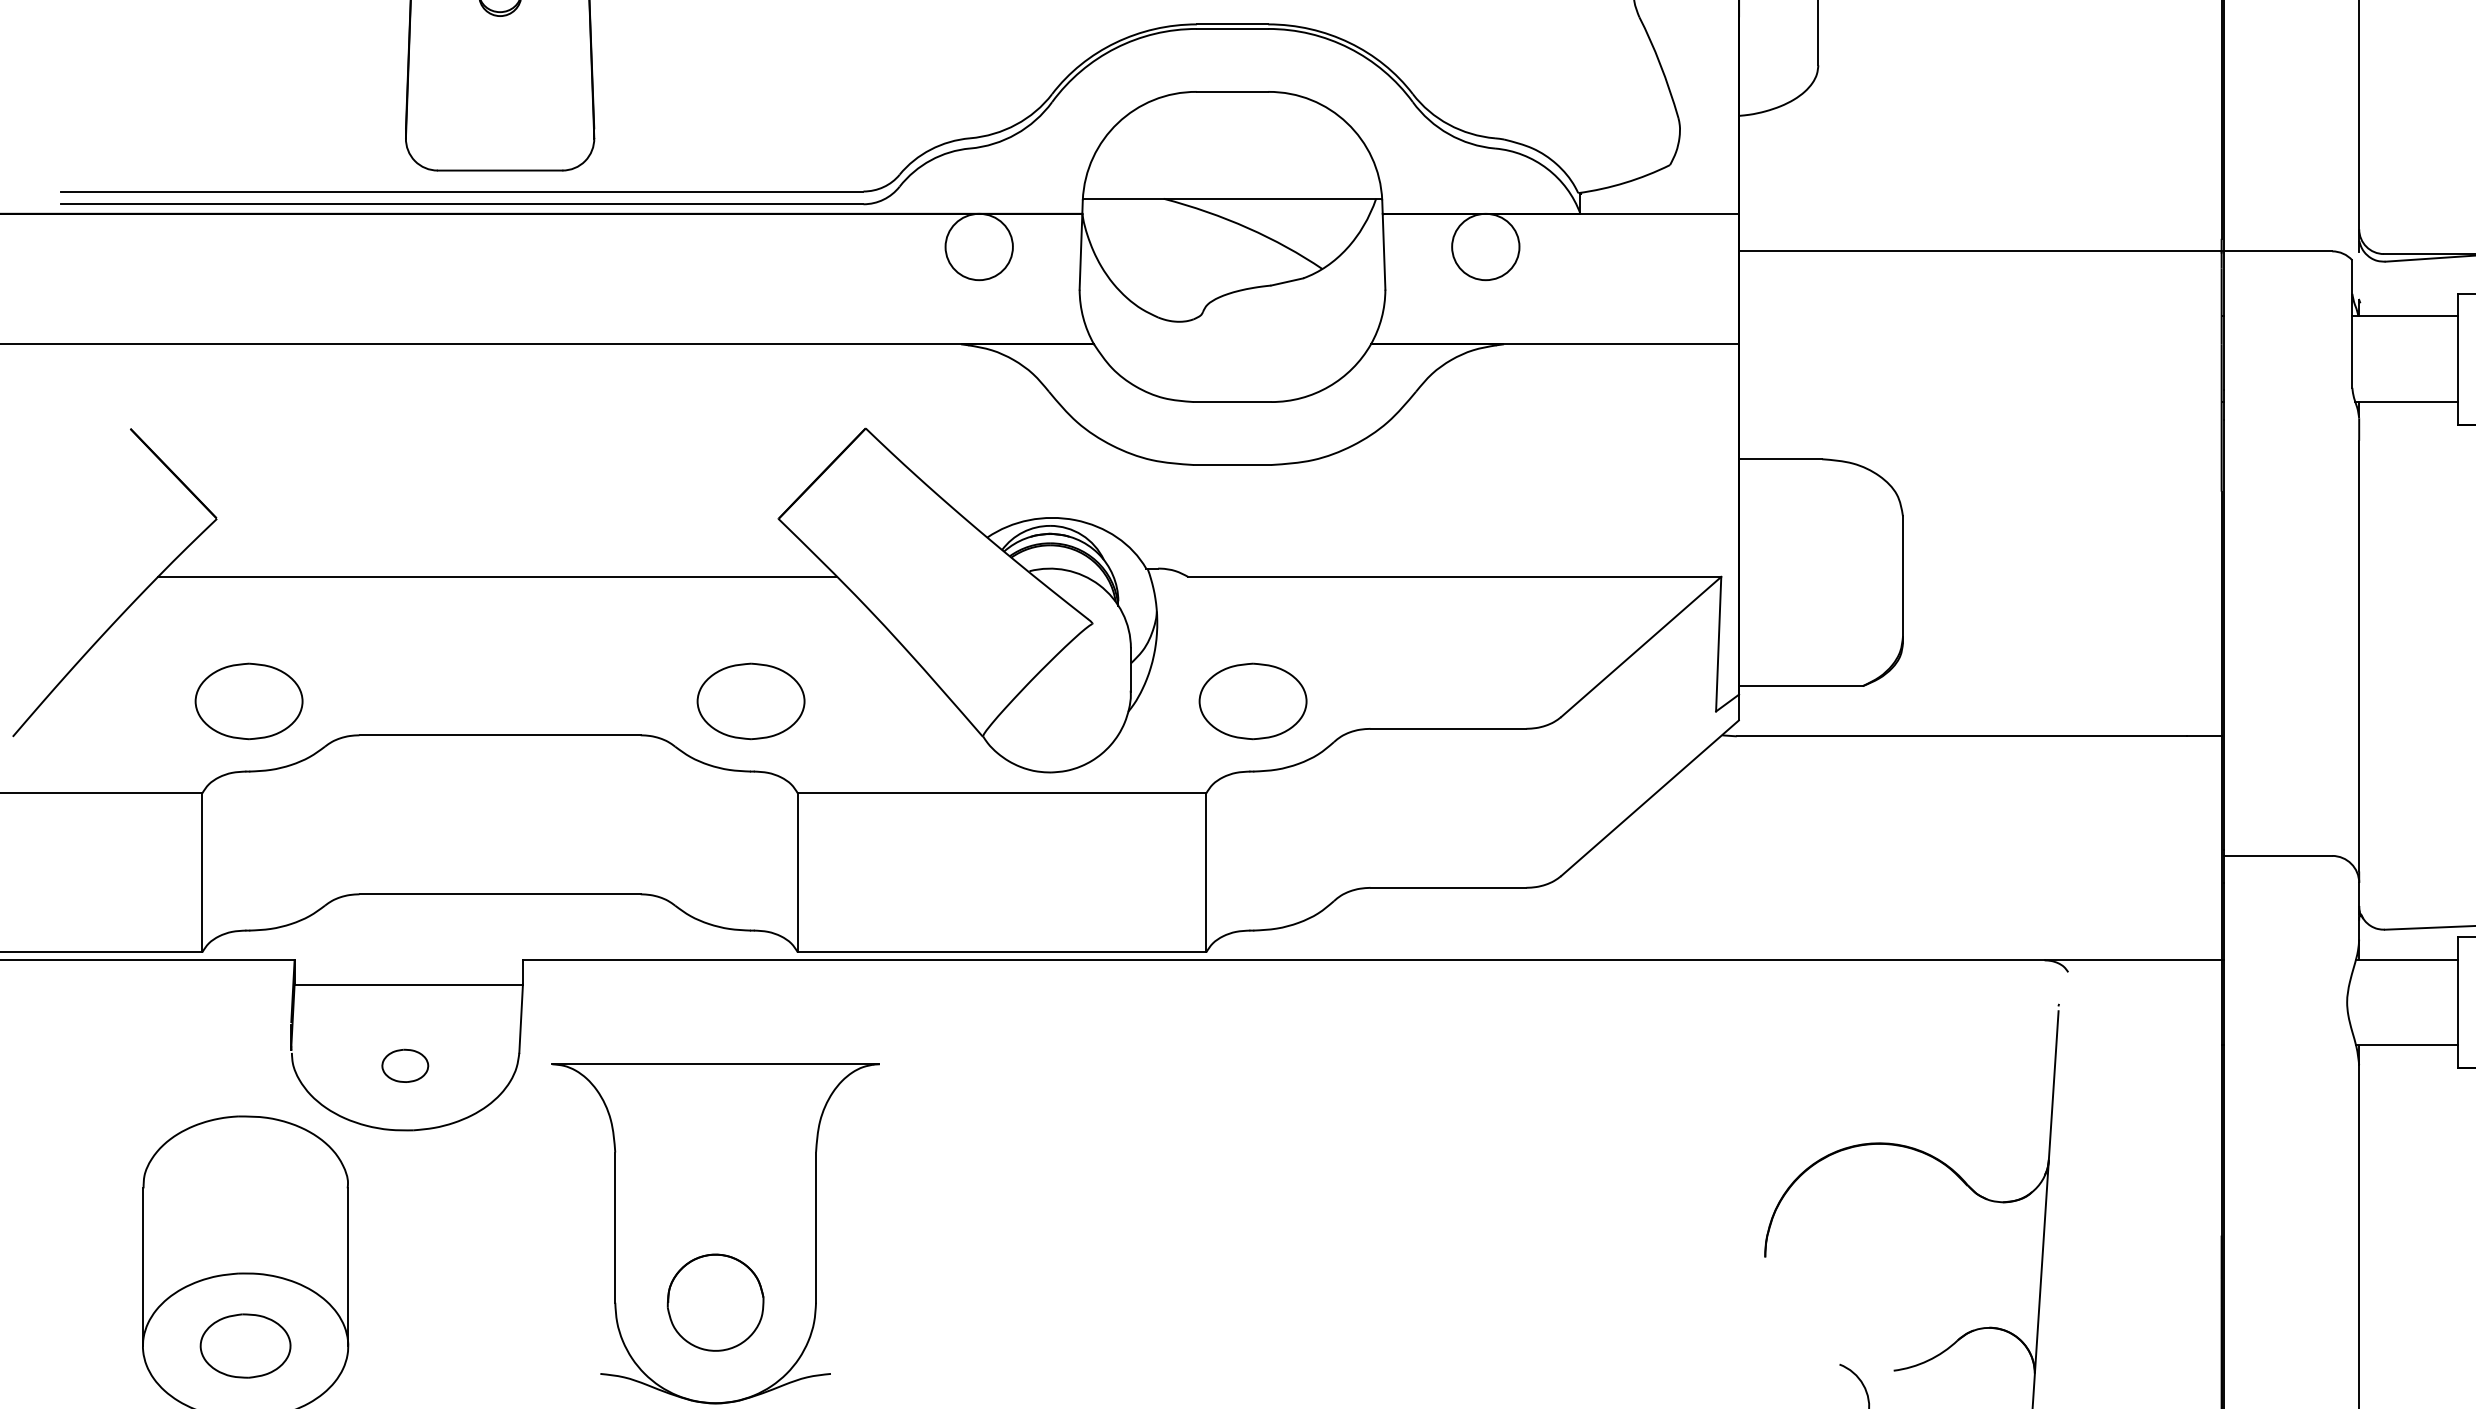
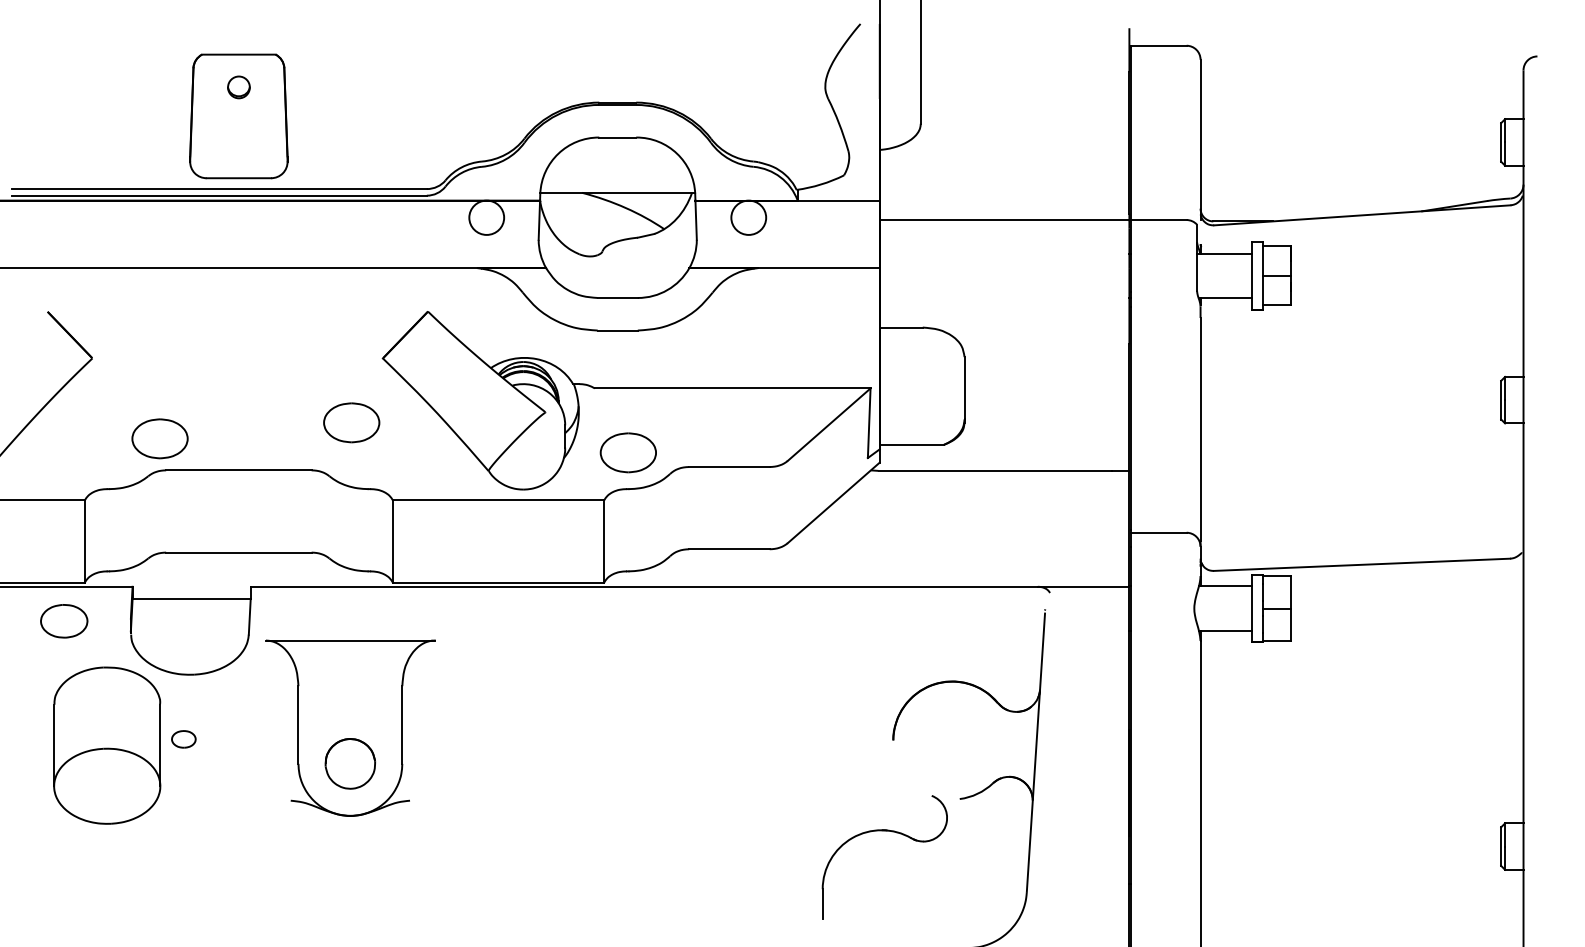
line: (495, 577) -> (236, 388), removed
part: (248, 700) -> (159, 438), moved
part: (750, 700) -> (351, 422), moved
part: (404, 1066) -> (183, 739), moved
part: (246, 1346) -> (64, 621), moved

